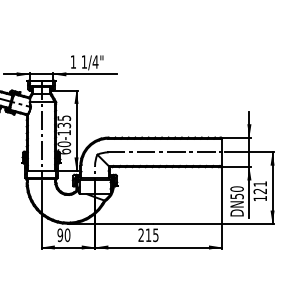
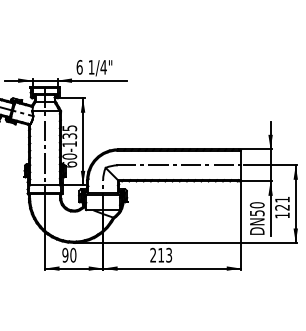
text: (73, 61) -> (79, 66), 1 -> 6
text: (155, 234) -> (168, 254), 215 -> 213

